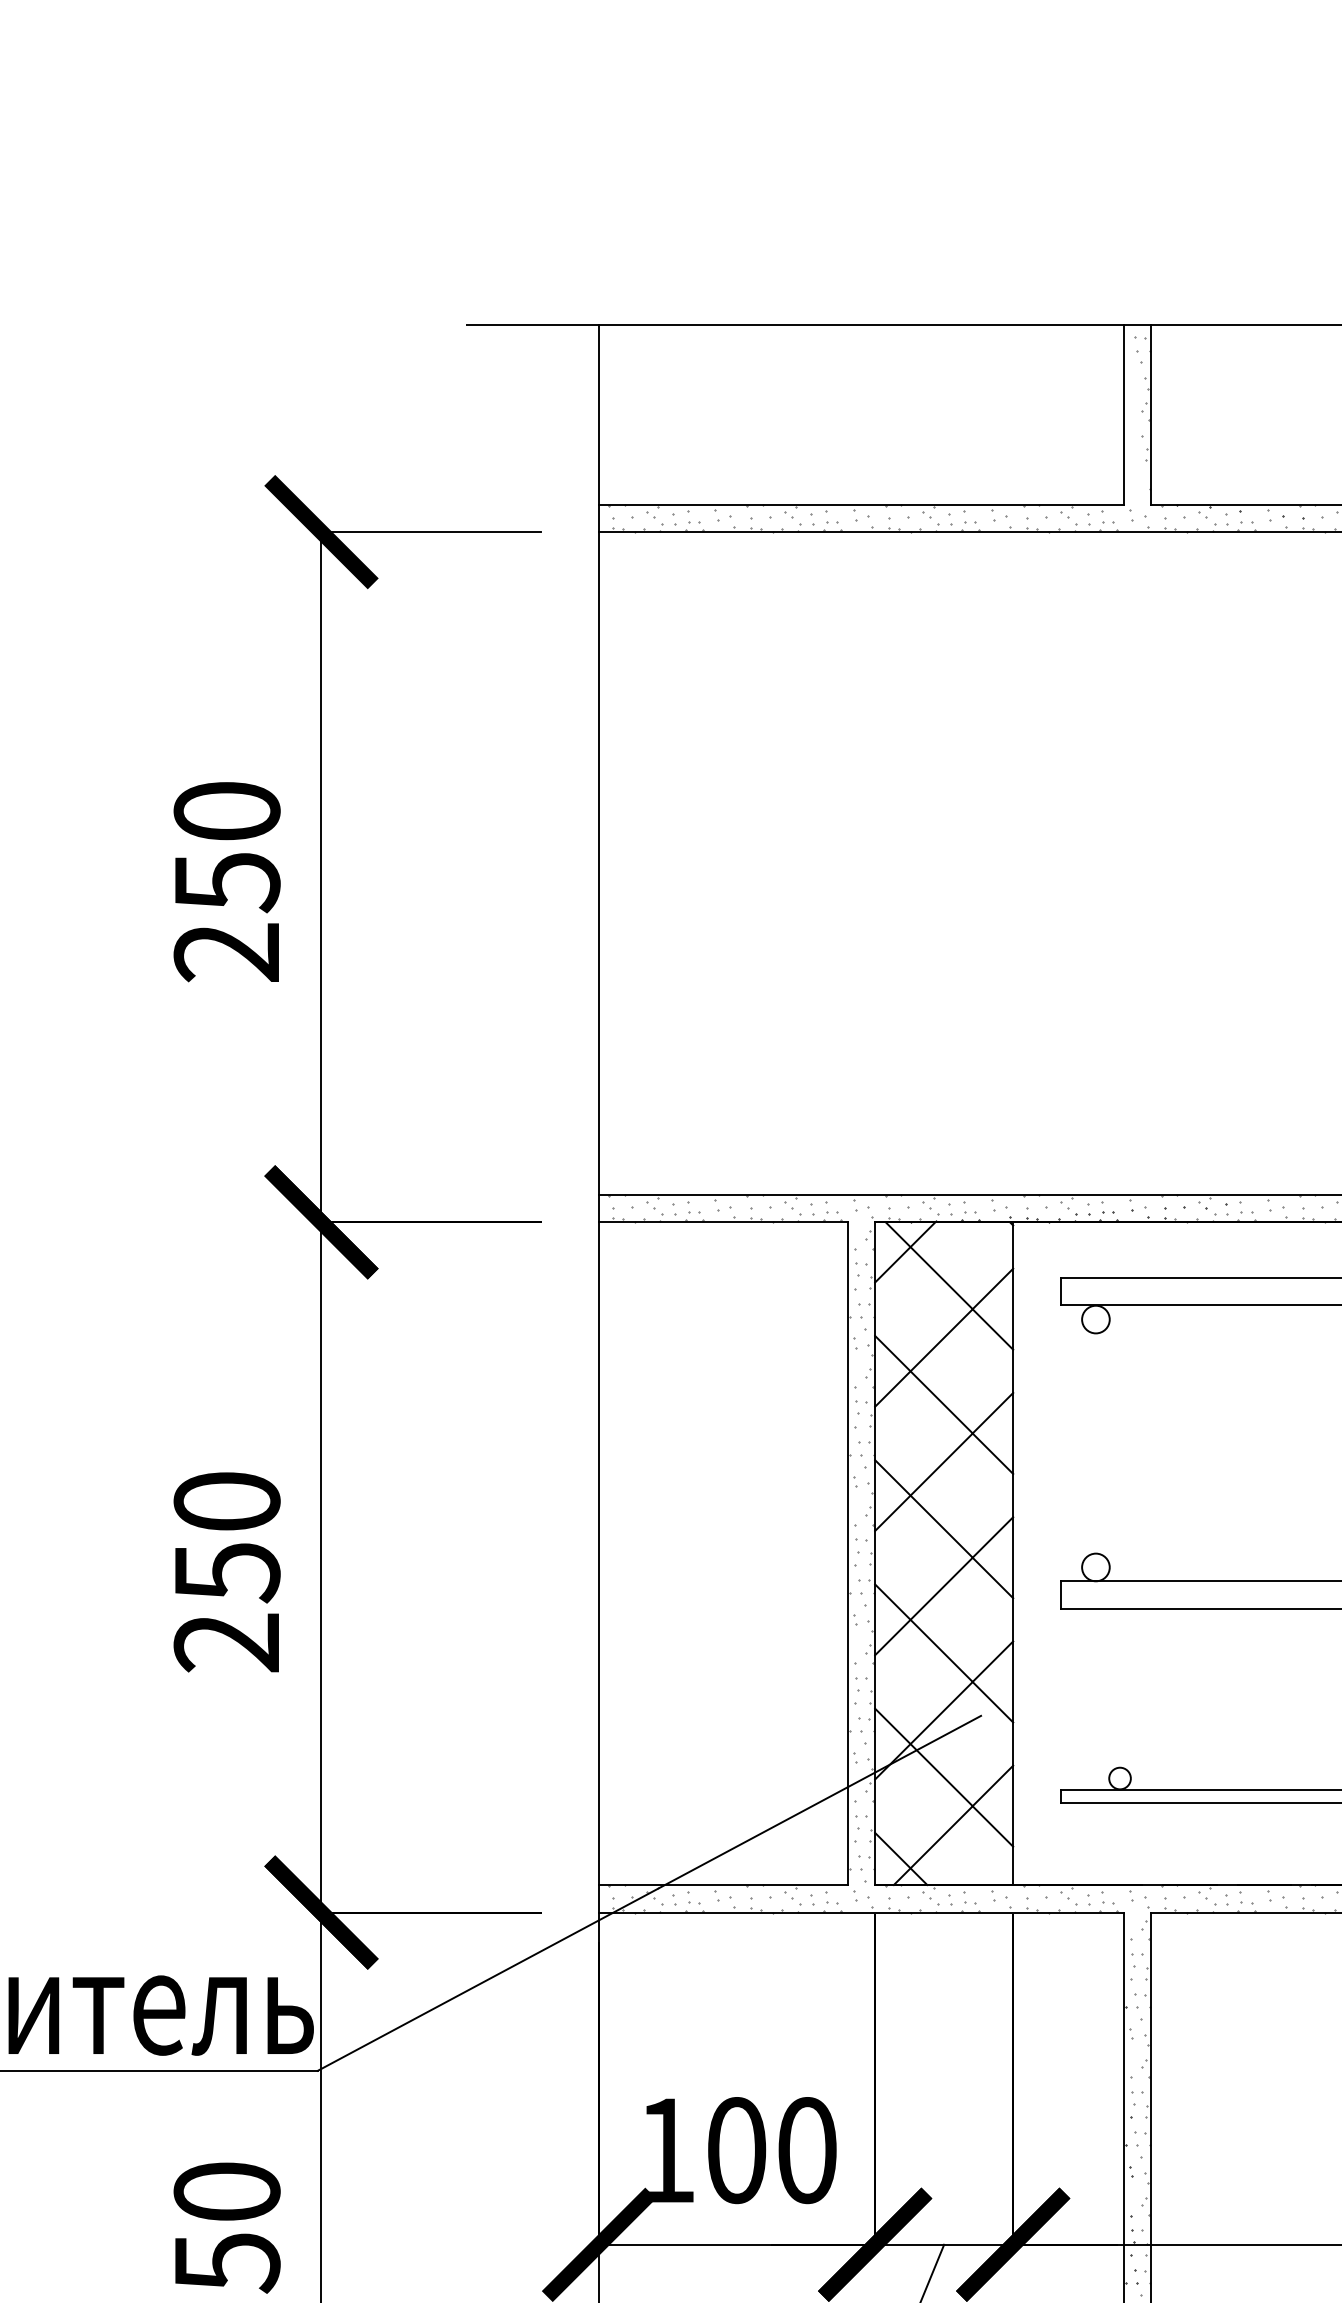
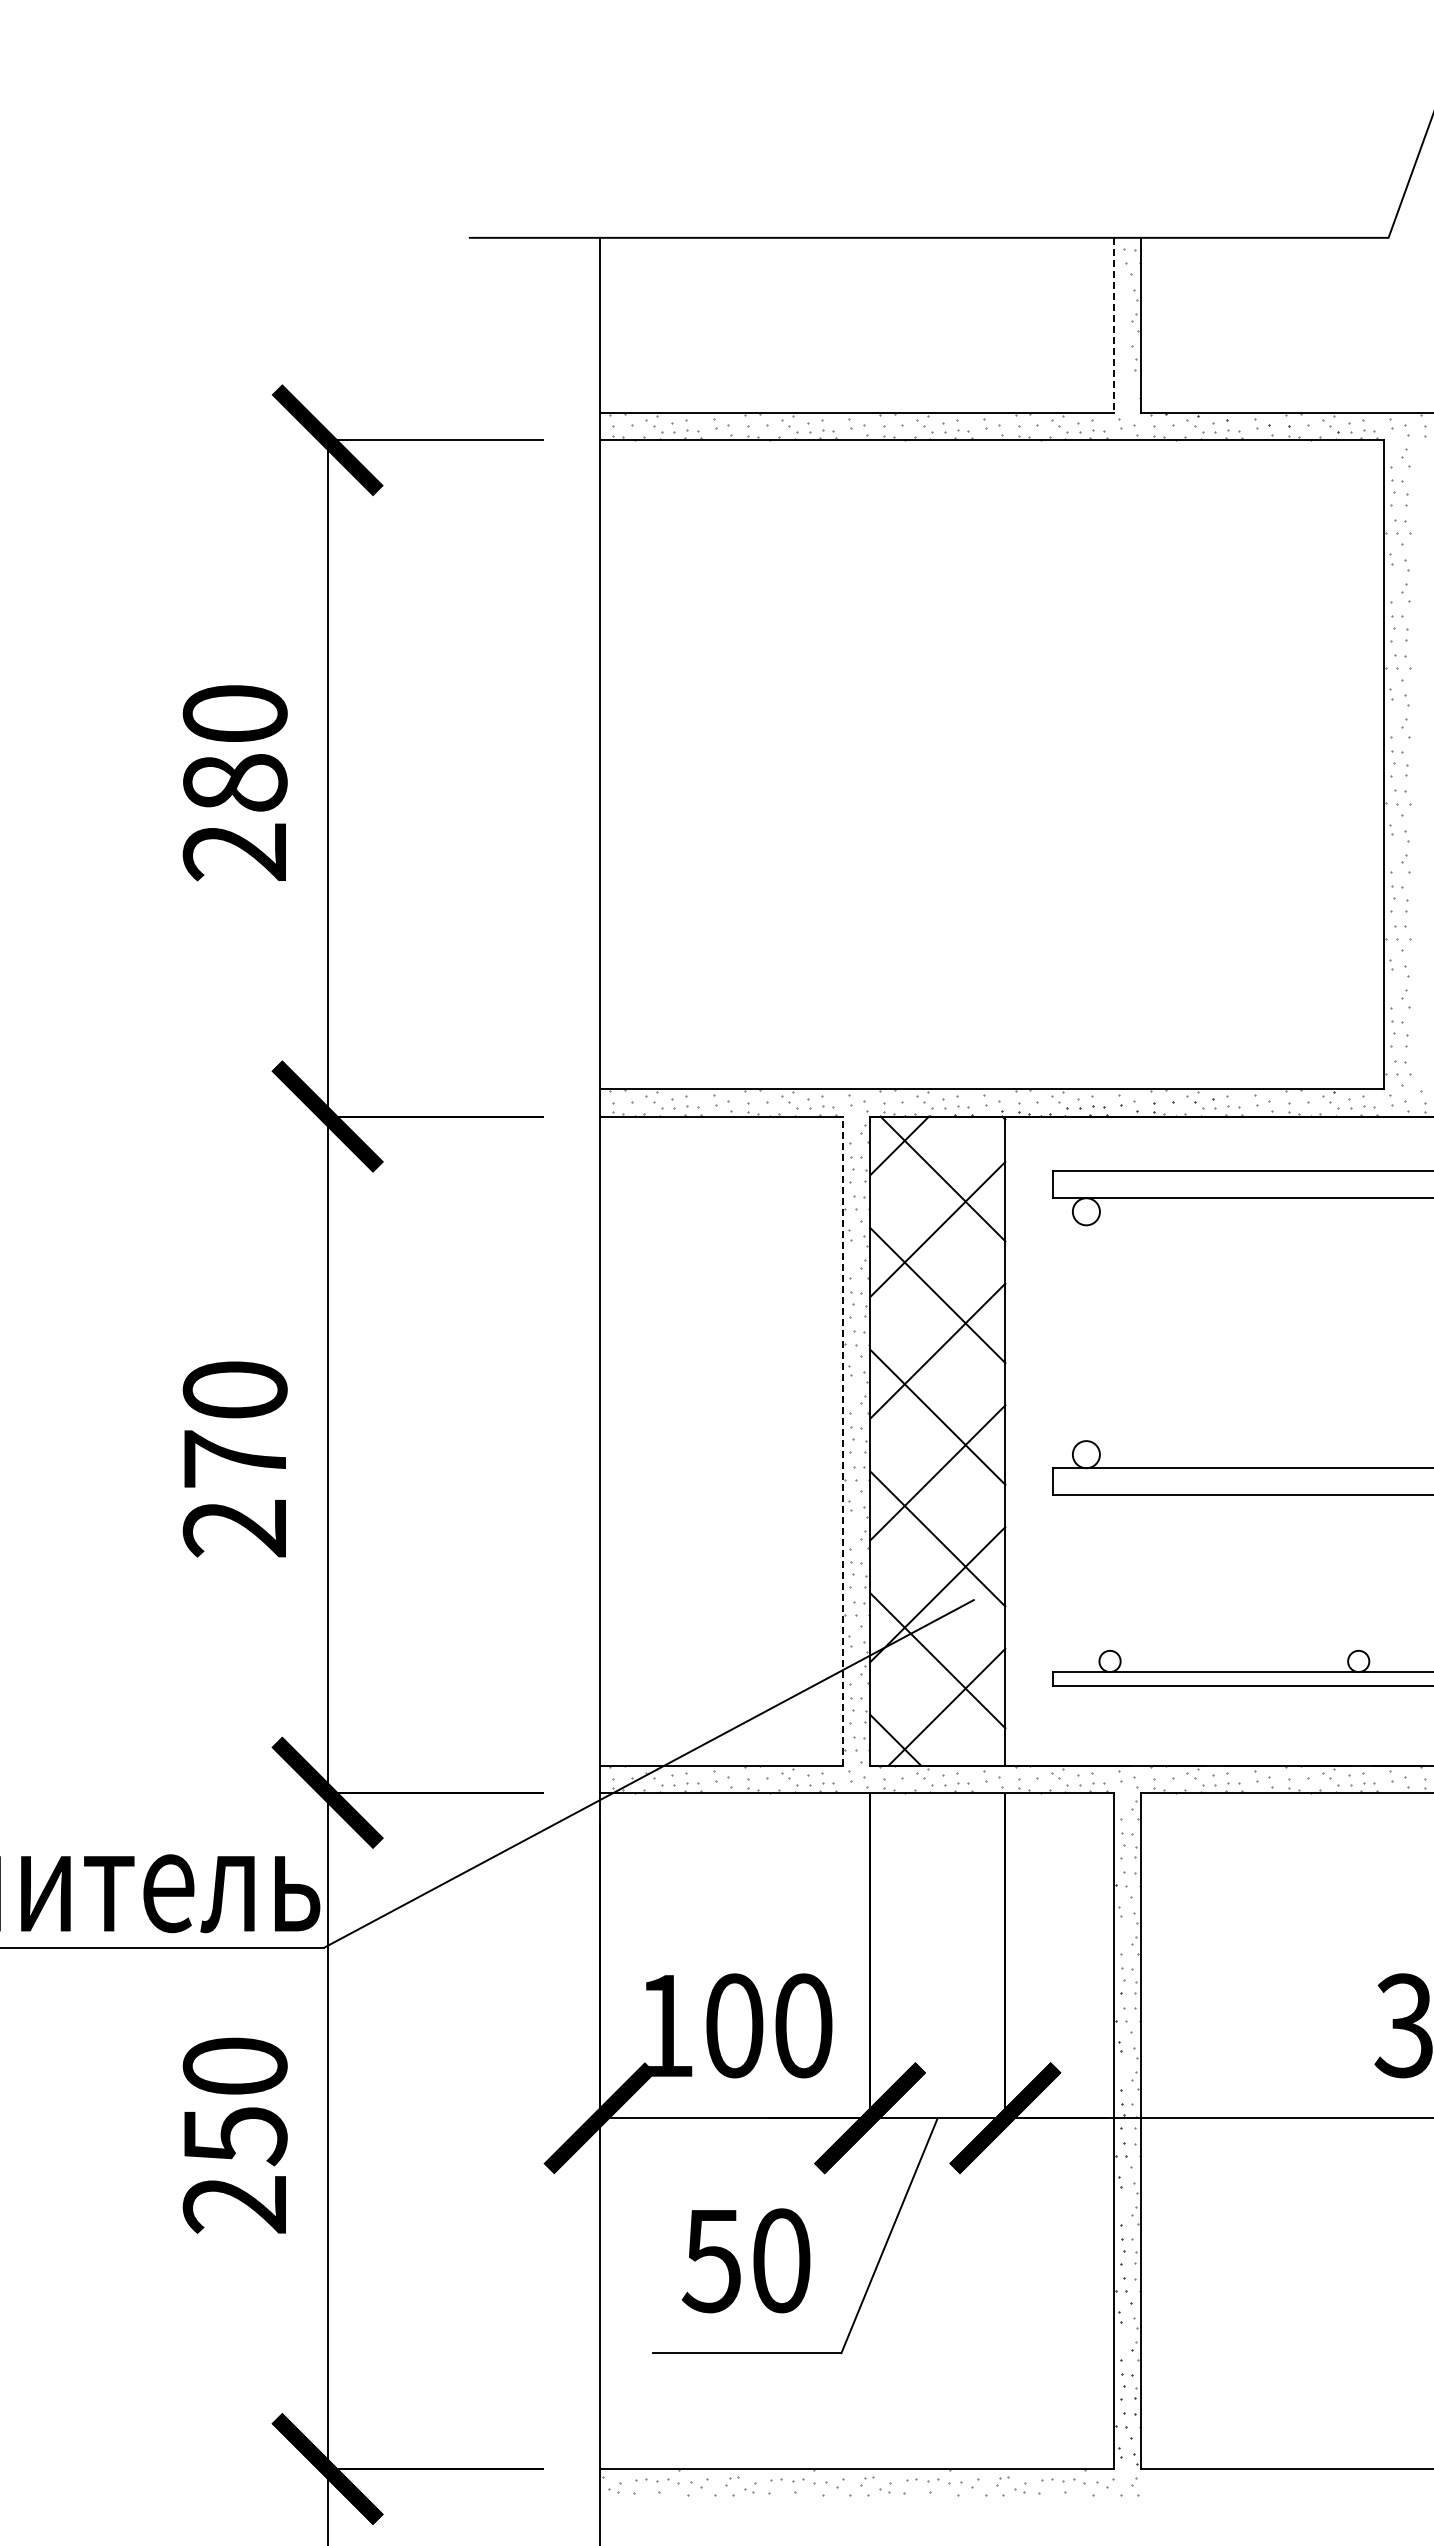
line: (1123, 414) -> (1113, 325), solid -> dashed
text: (227, 882) -> (235, 783), 250 -> 280
line: (847, 1554) -> (843, 1441), solid -> dashed
text: (227, 1573) -> (235, 1460), 250 -> 270

